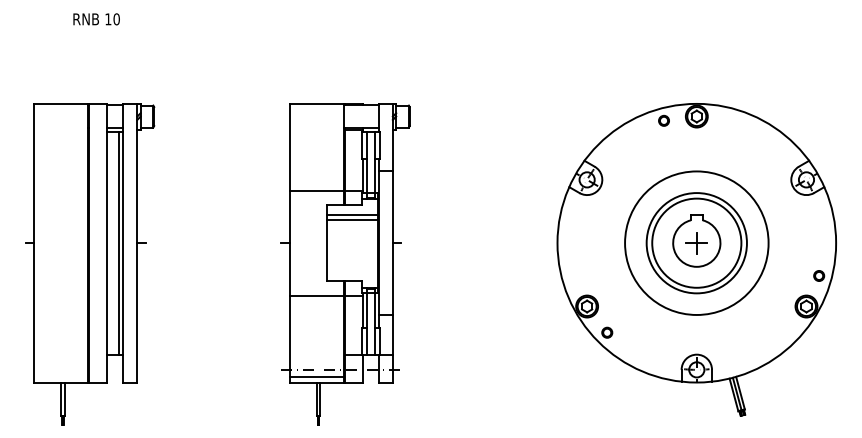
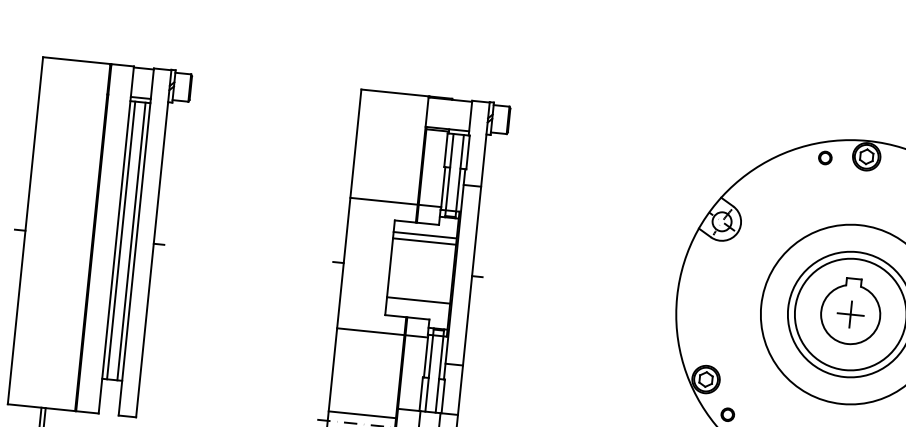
line: (111, 242) -> (121, 239), added
line: (352, 266) -> (418, 300), added
line: (316, 362) -> (361, 415), added

